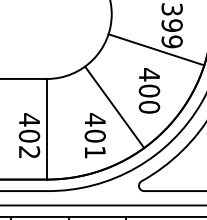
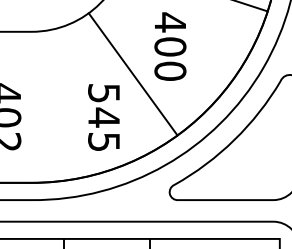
text: (149, 90) -> (170, 46), moved
line: (47, 128) -> (32, 106), removed
text: (94, 135) -> (102, 116), 401 -> 545

